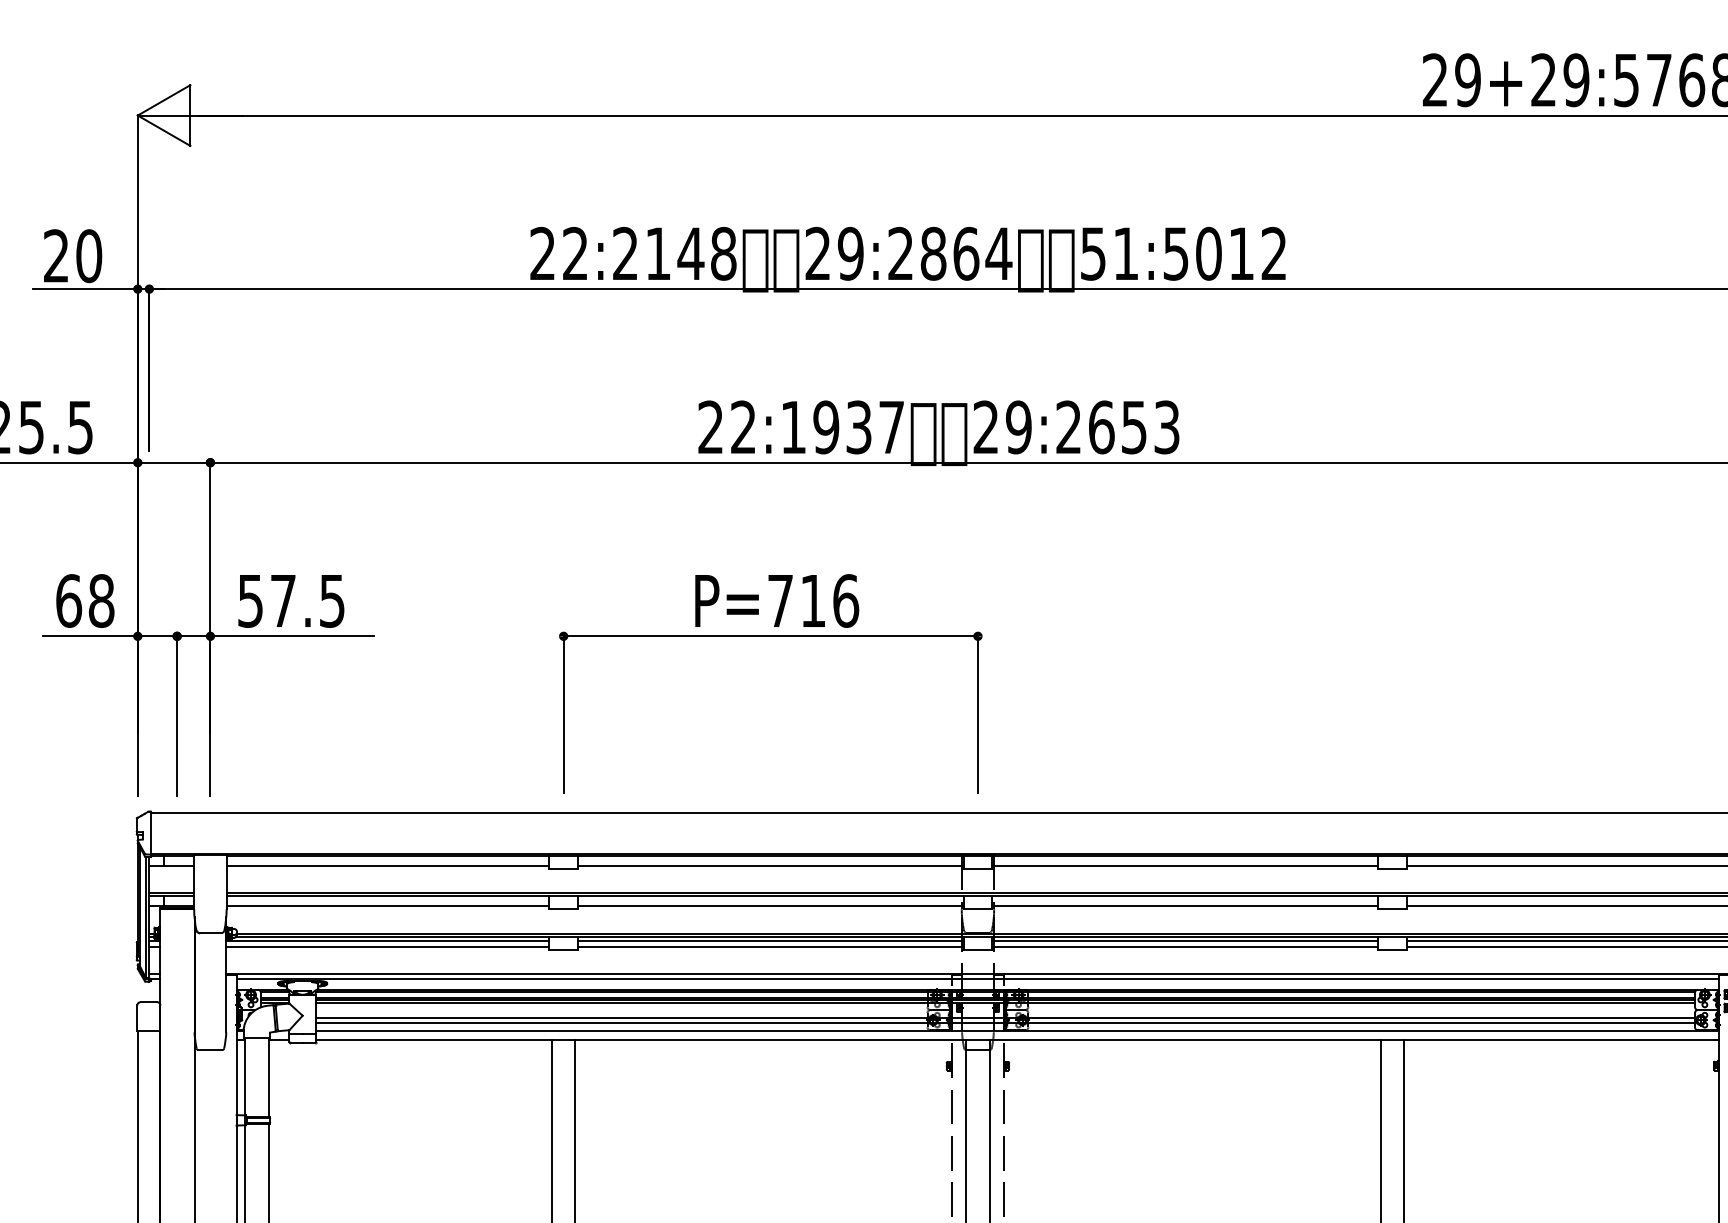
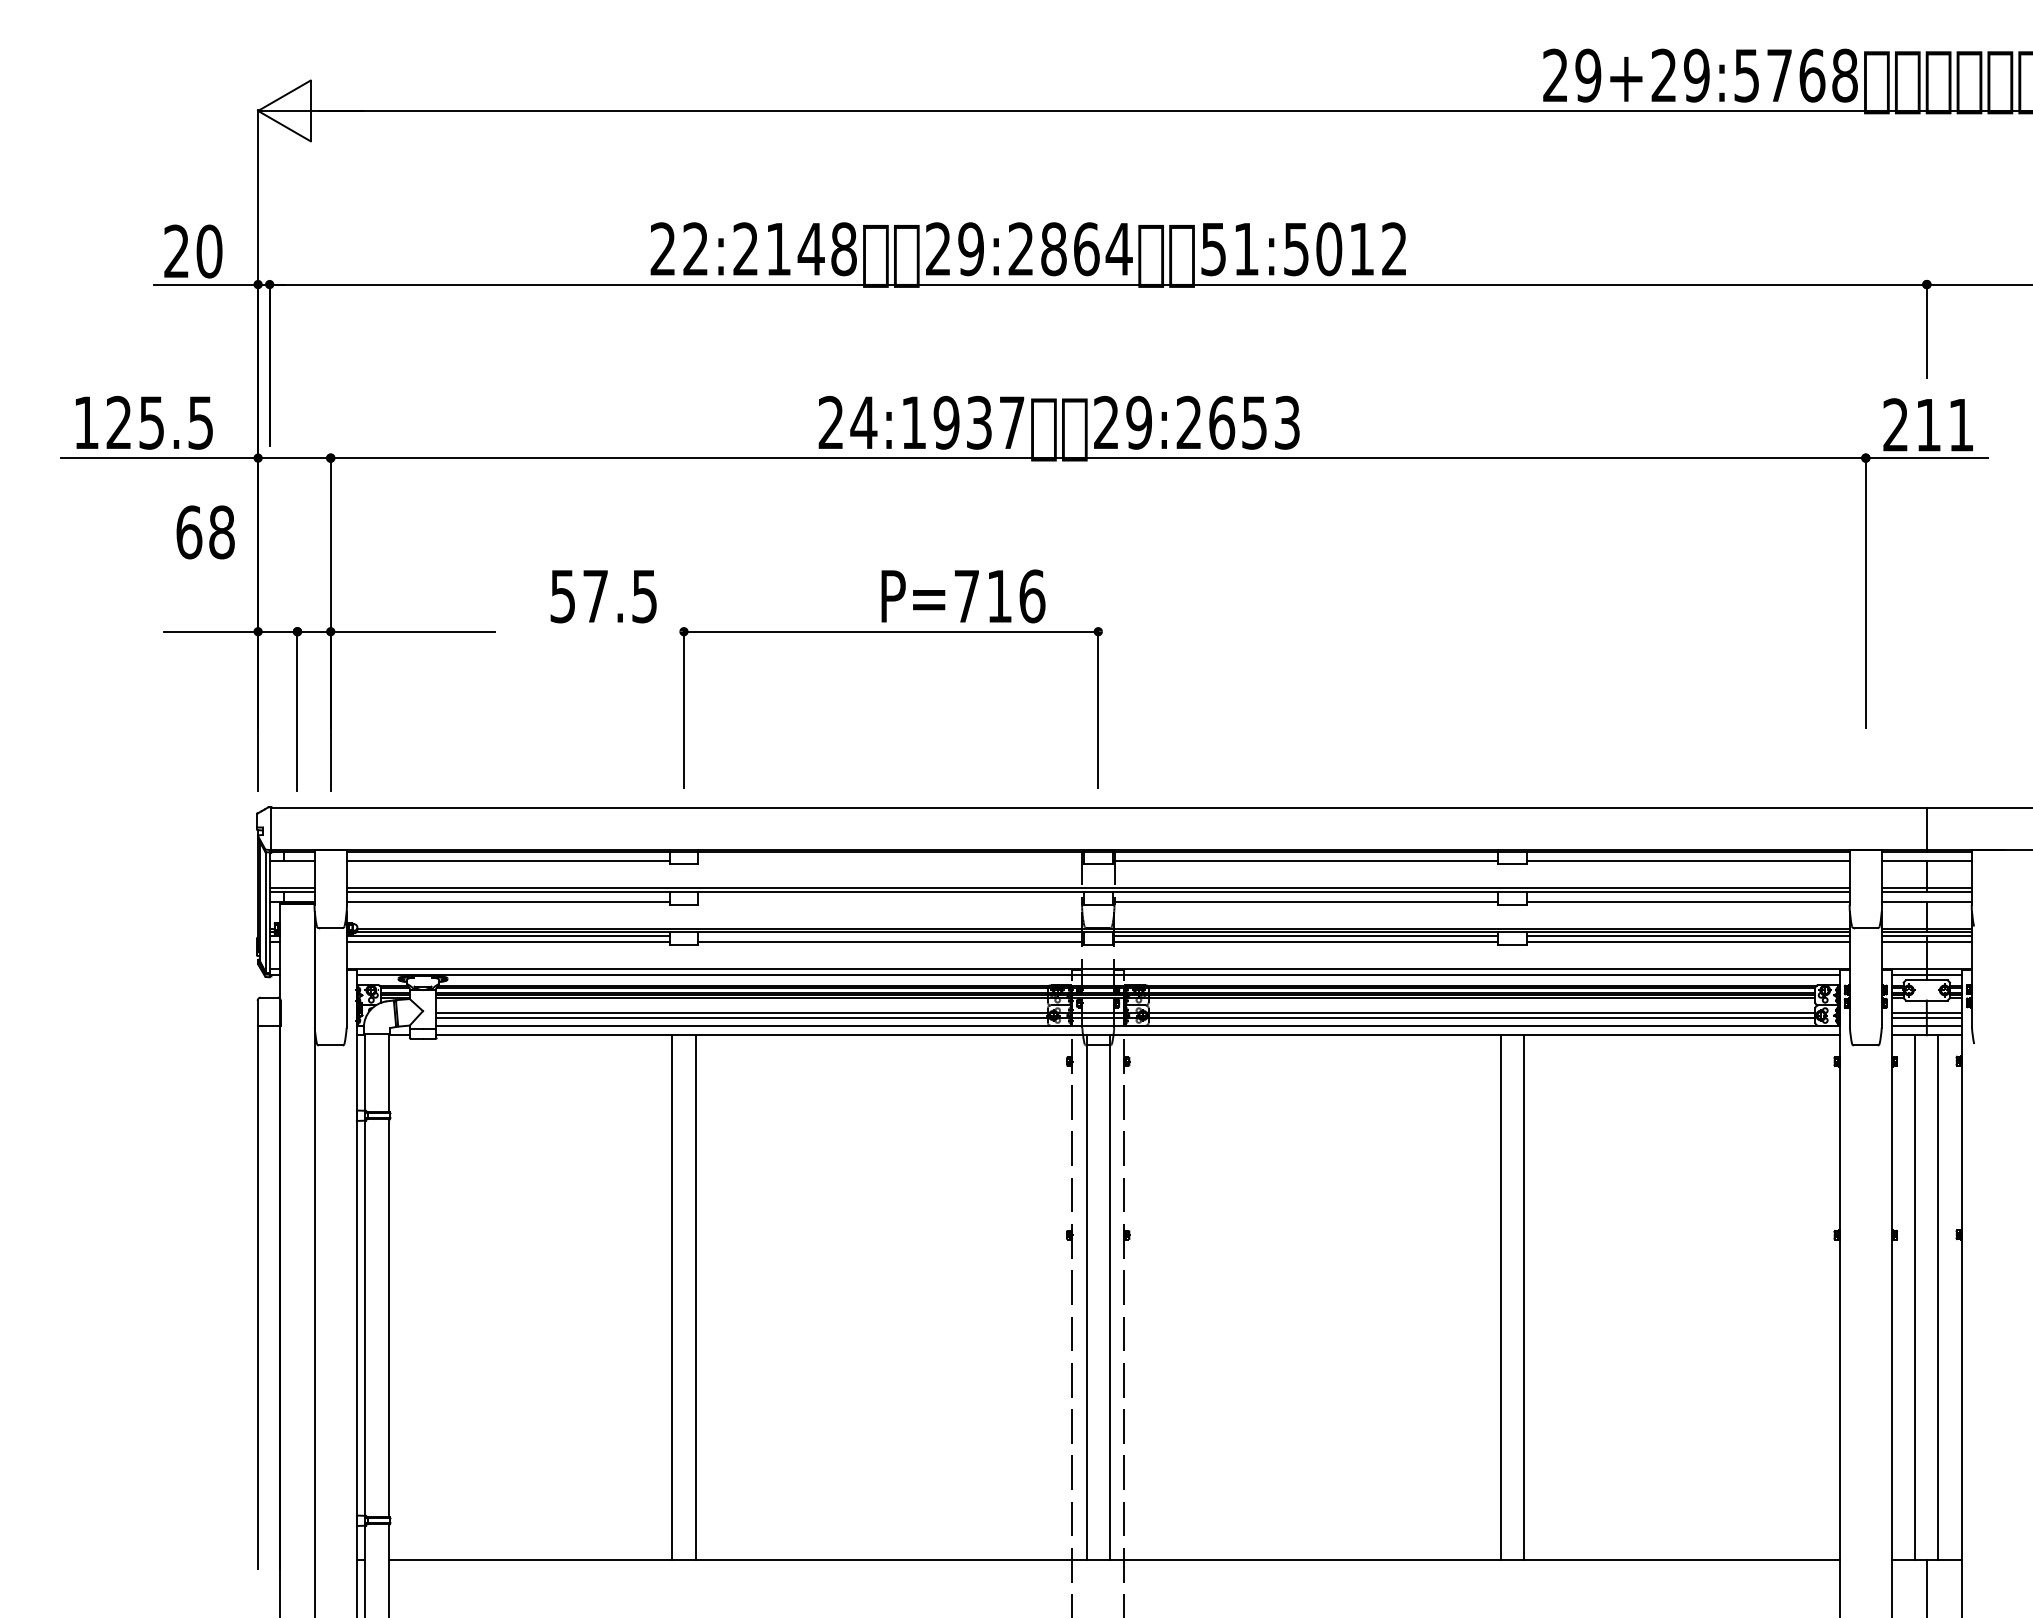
text: (743, 426) -> (863, 421), 22:1937 -> 24:1937
text: (85, 601) -> (205, 532), moved
text: (291, 601) -> (603, 596), moved
text: (777, 601) -> (963, 596), moved
line: (770, 866) -> (890, 861), removed
line: (770, 906) -> (890, 901), removed
line: (770, 941) -> (890, 936), removed

